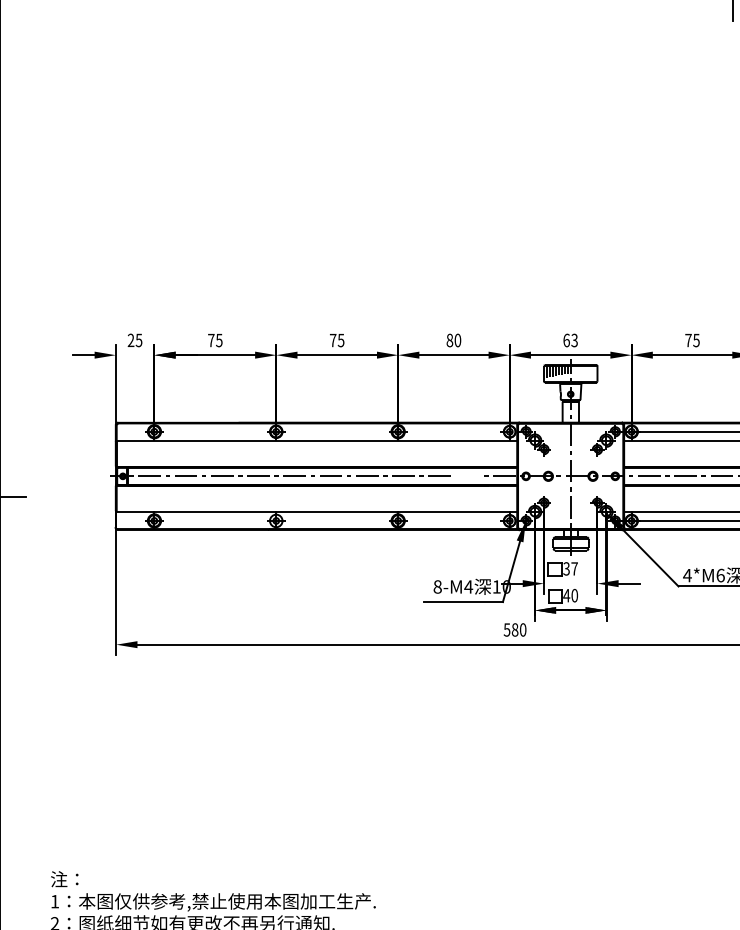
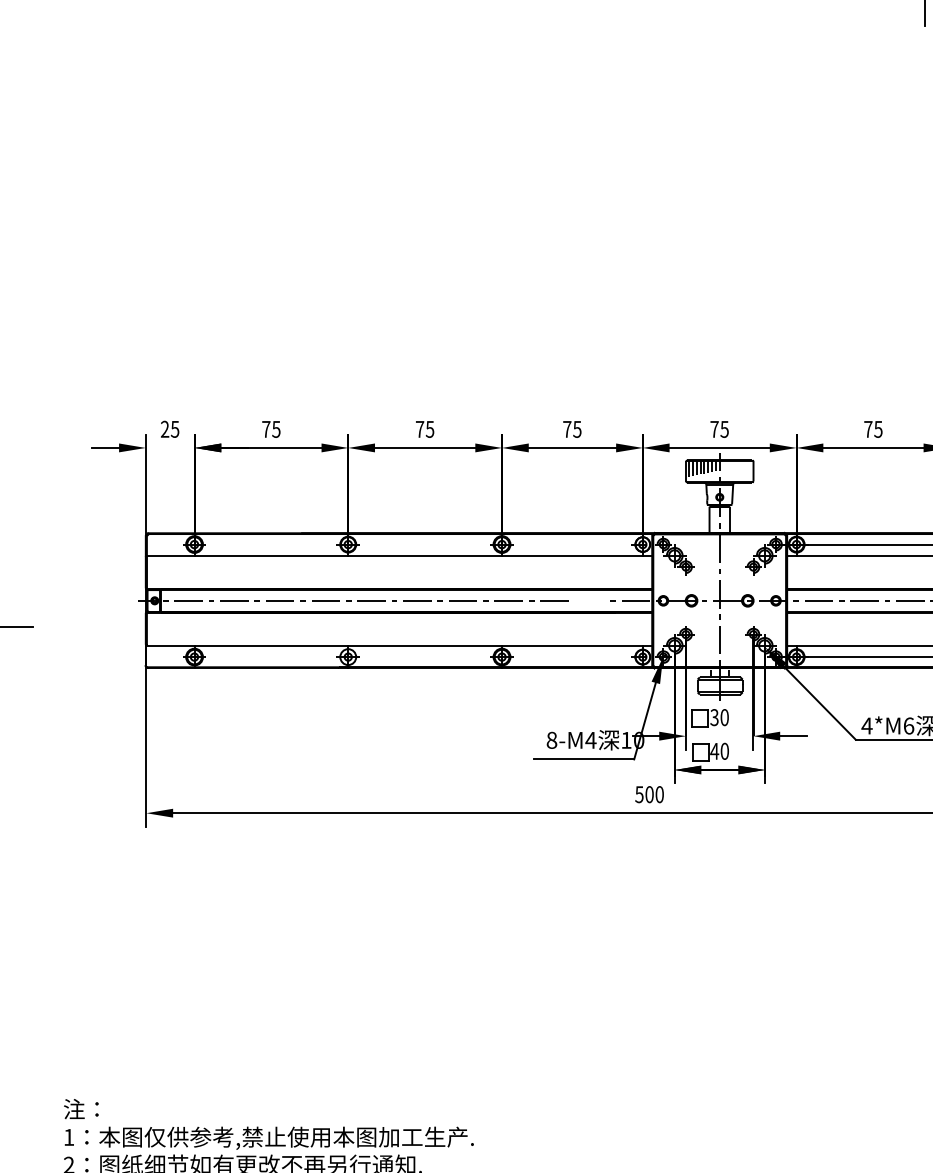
text: (454, 339) -> (572, 428), 80 -> 75
text: (570, 339) -> (719, 428), 63 -> 75
text: (574, 568) -> (724, 717), 37 -> 30
text: (515, 629) -> (649, 794), 580 -> 500

